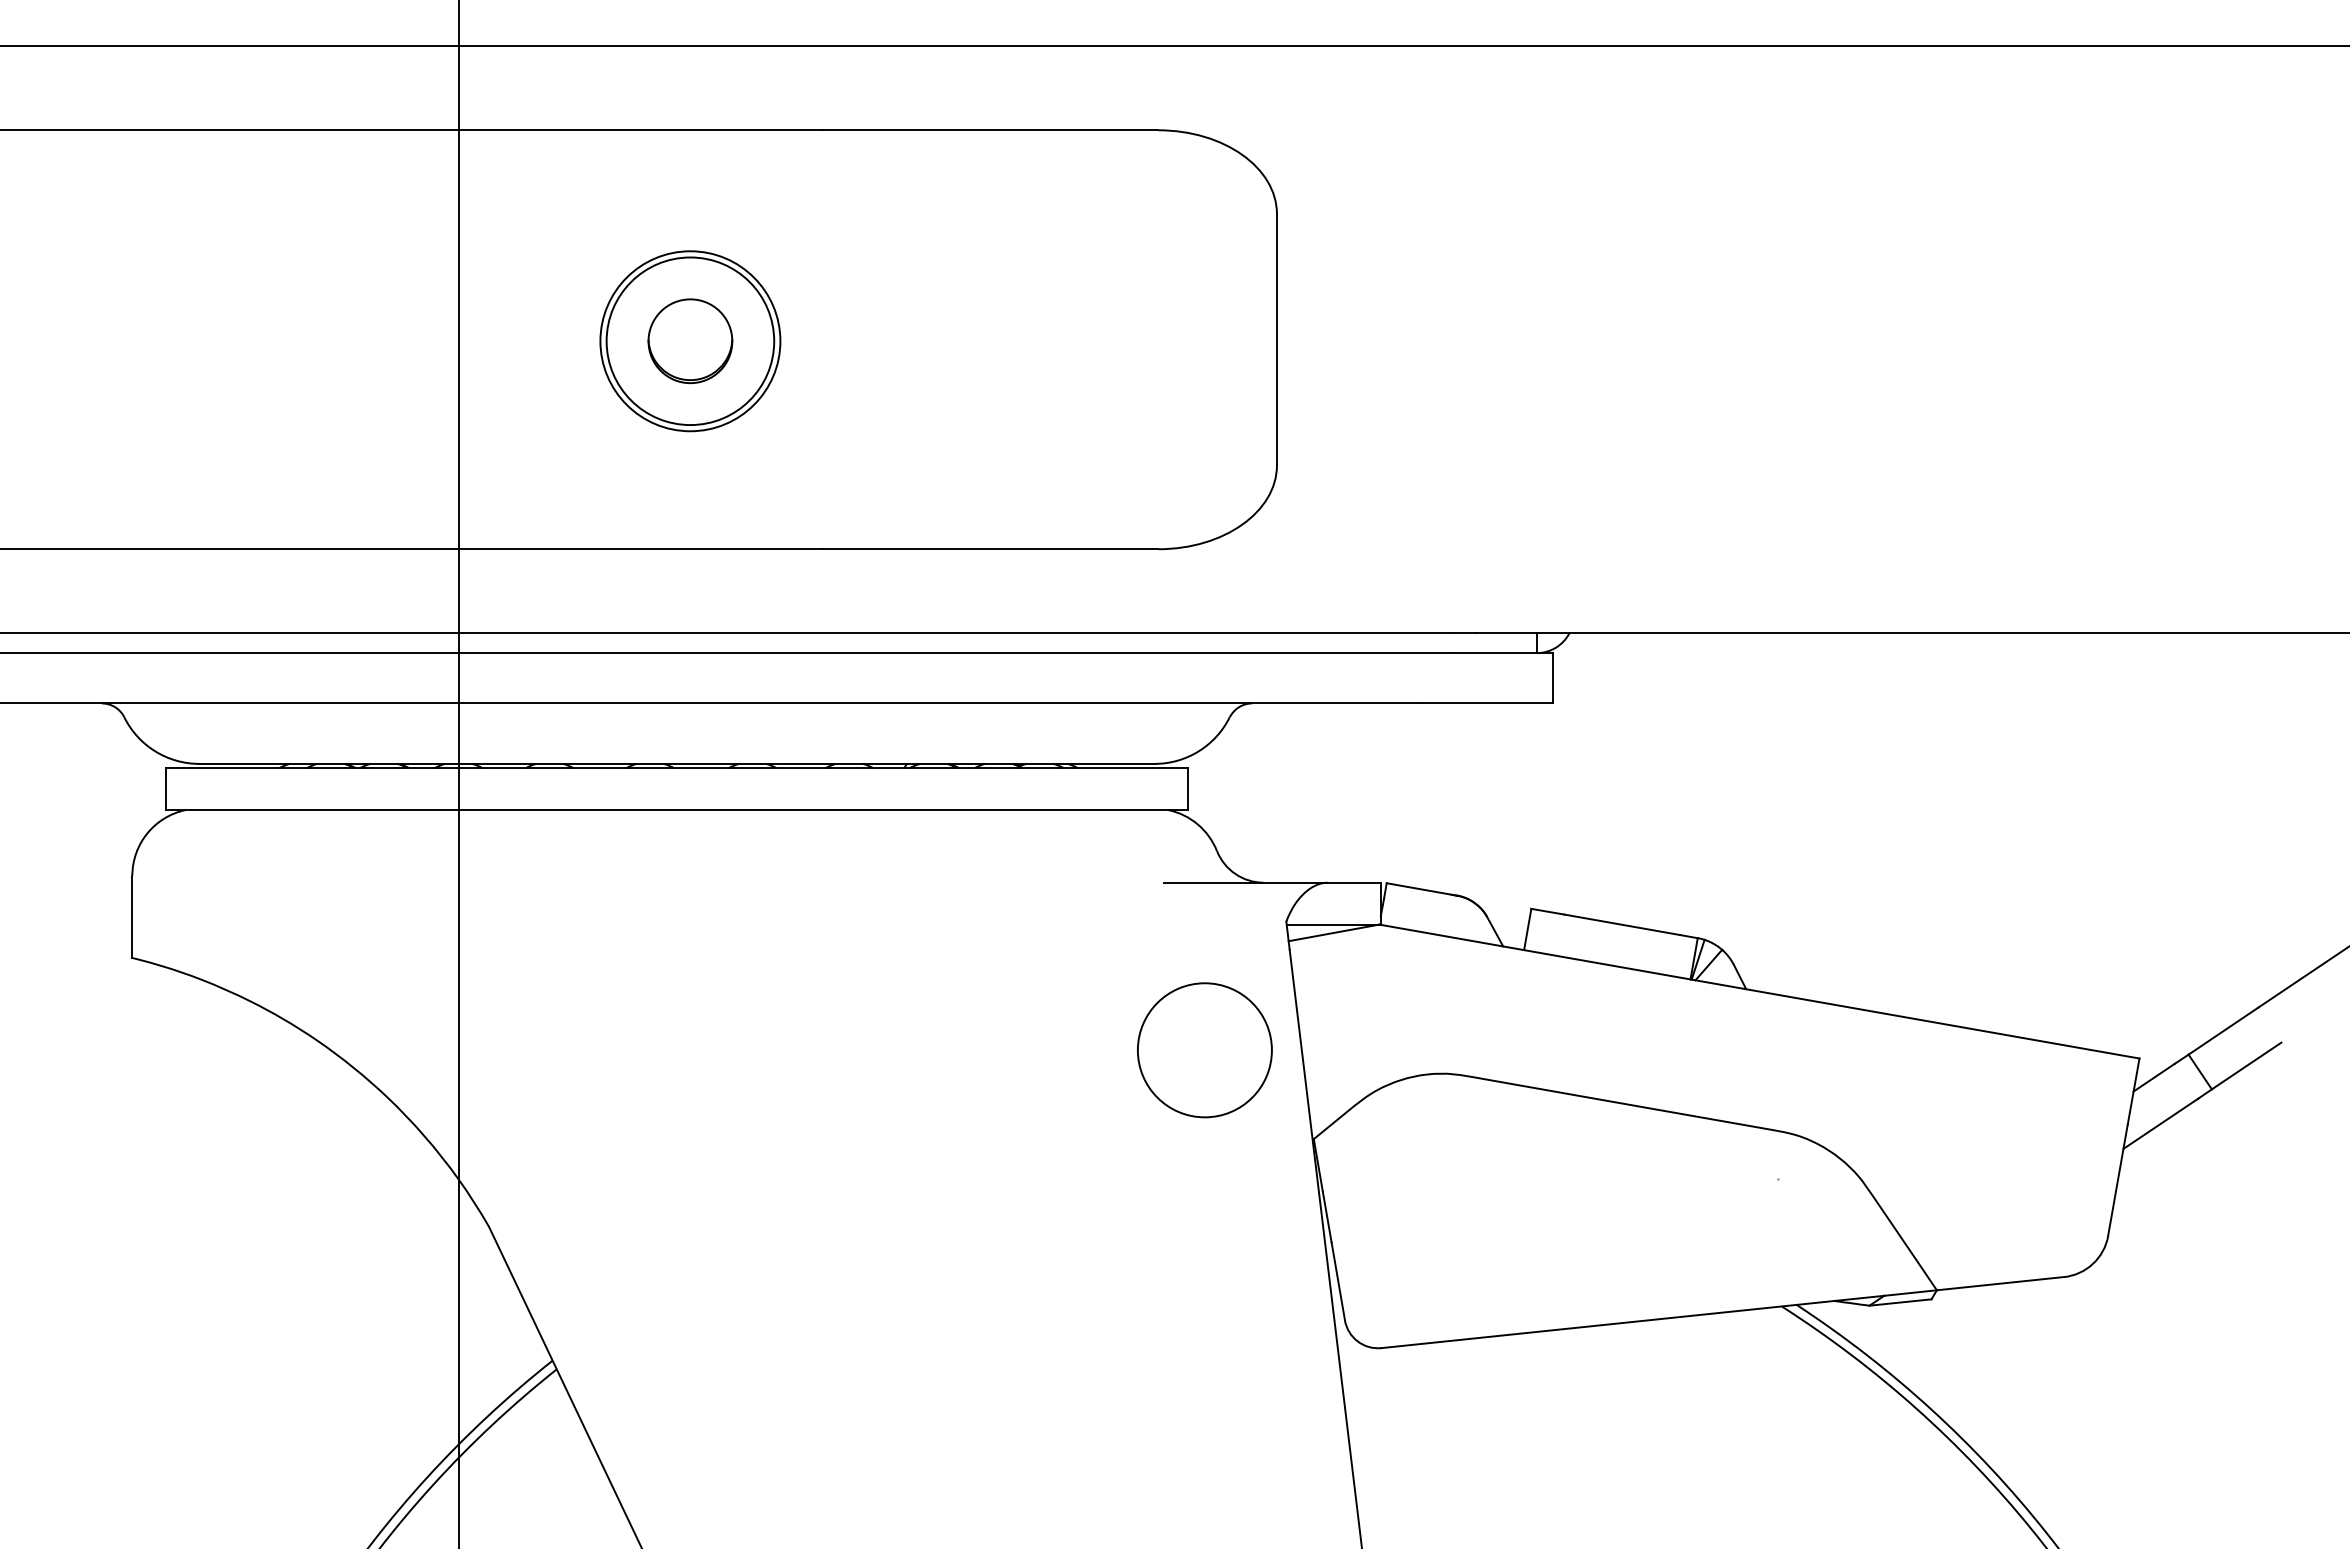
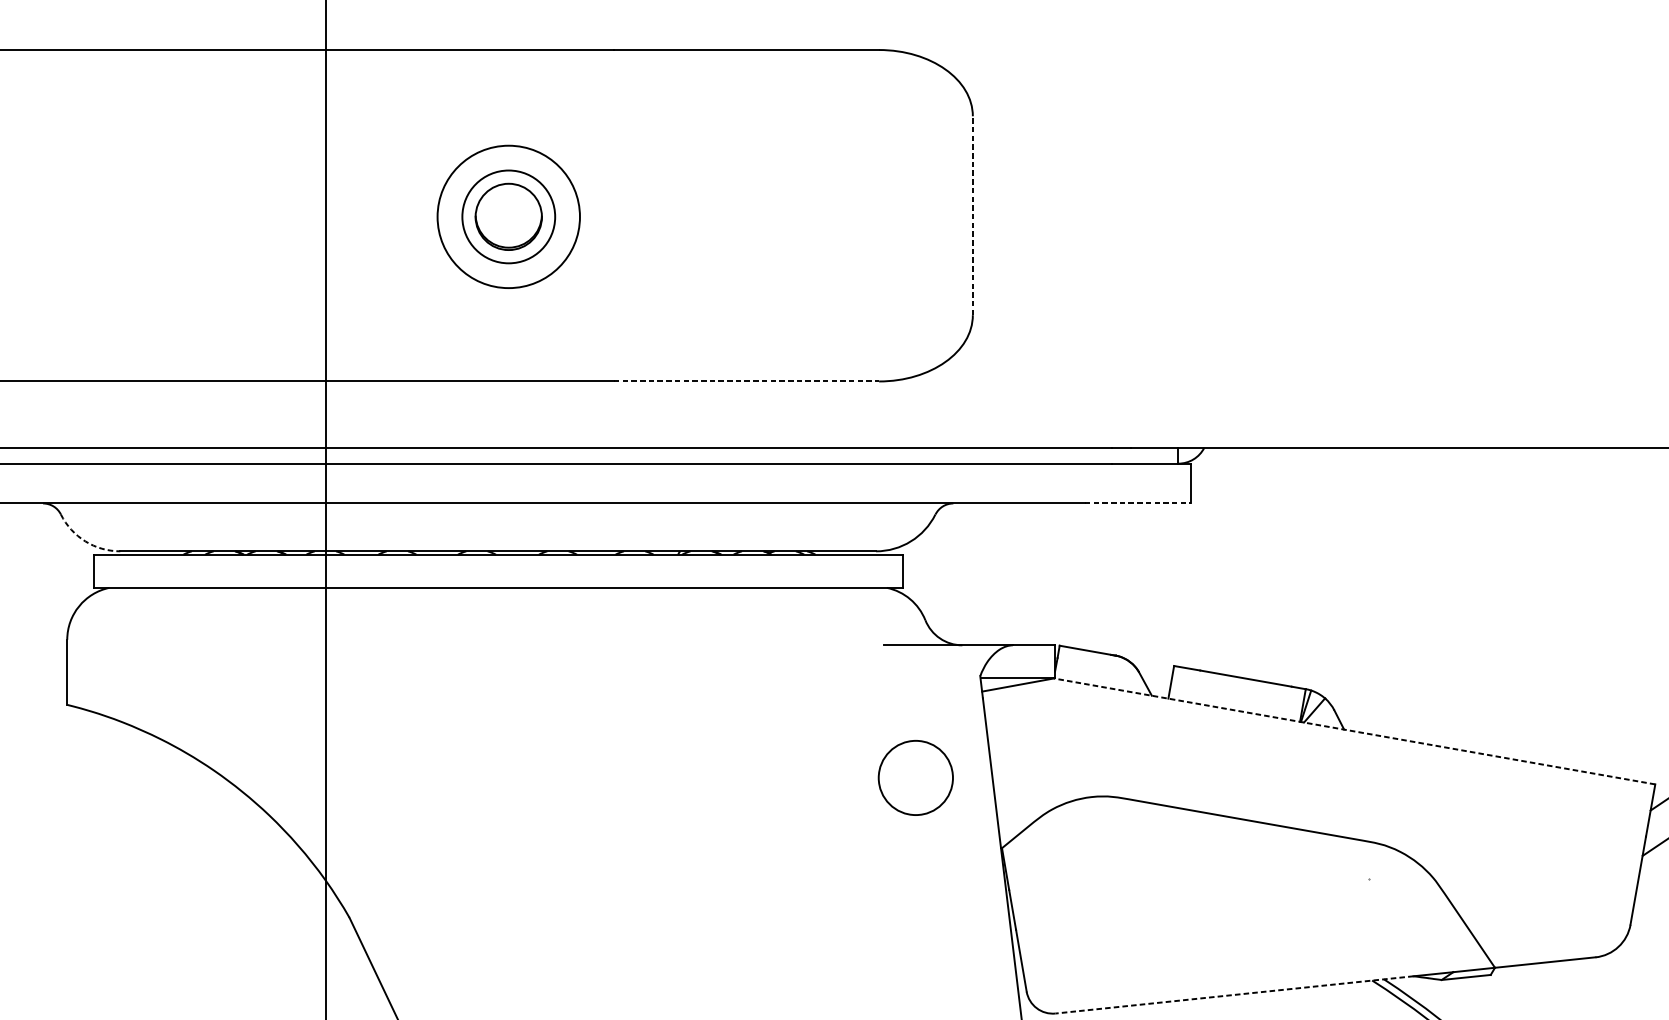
line: (1276, 339) -> (972, 215), solid -> dashed
circle: (690, 341) -> (508, 217), size x0.7
line: (990, 549) -> (746, 381), solid -> dashed
line: (1486, 703) -> (1138, 503), solid -> dashed
arc: (155, 751) -> (85, 541), solid -> dashed
line: (1759, 991) -> (1354, 731), solid -> dashed
circle: (1204, 1050) -> (915, 778), size x0.7
line: (1607, 1324) -> (1234, 994), solid -> dashed

